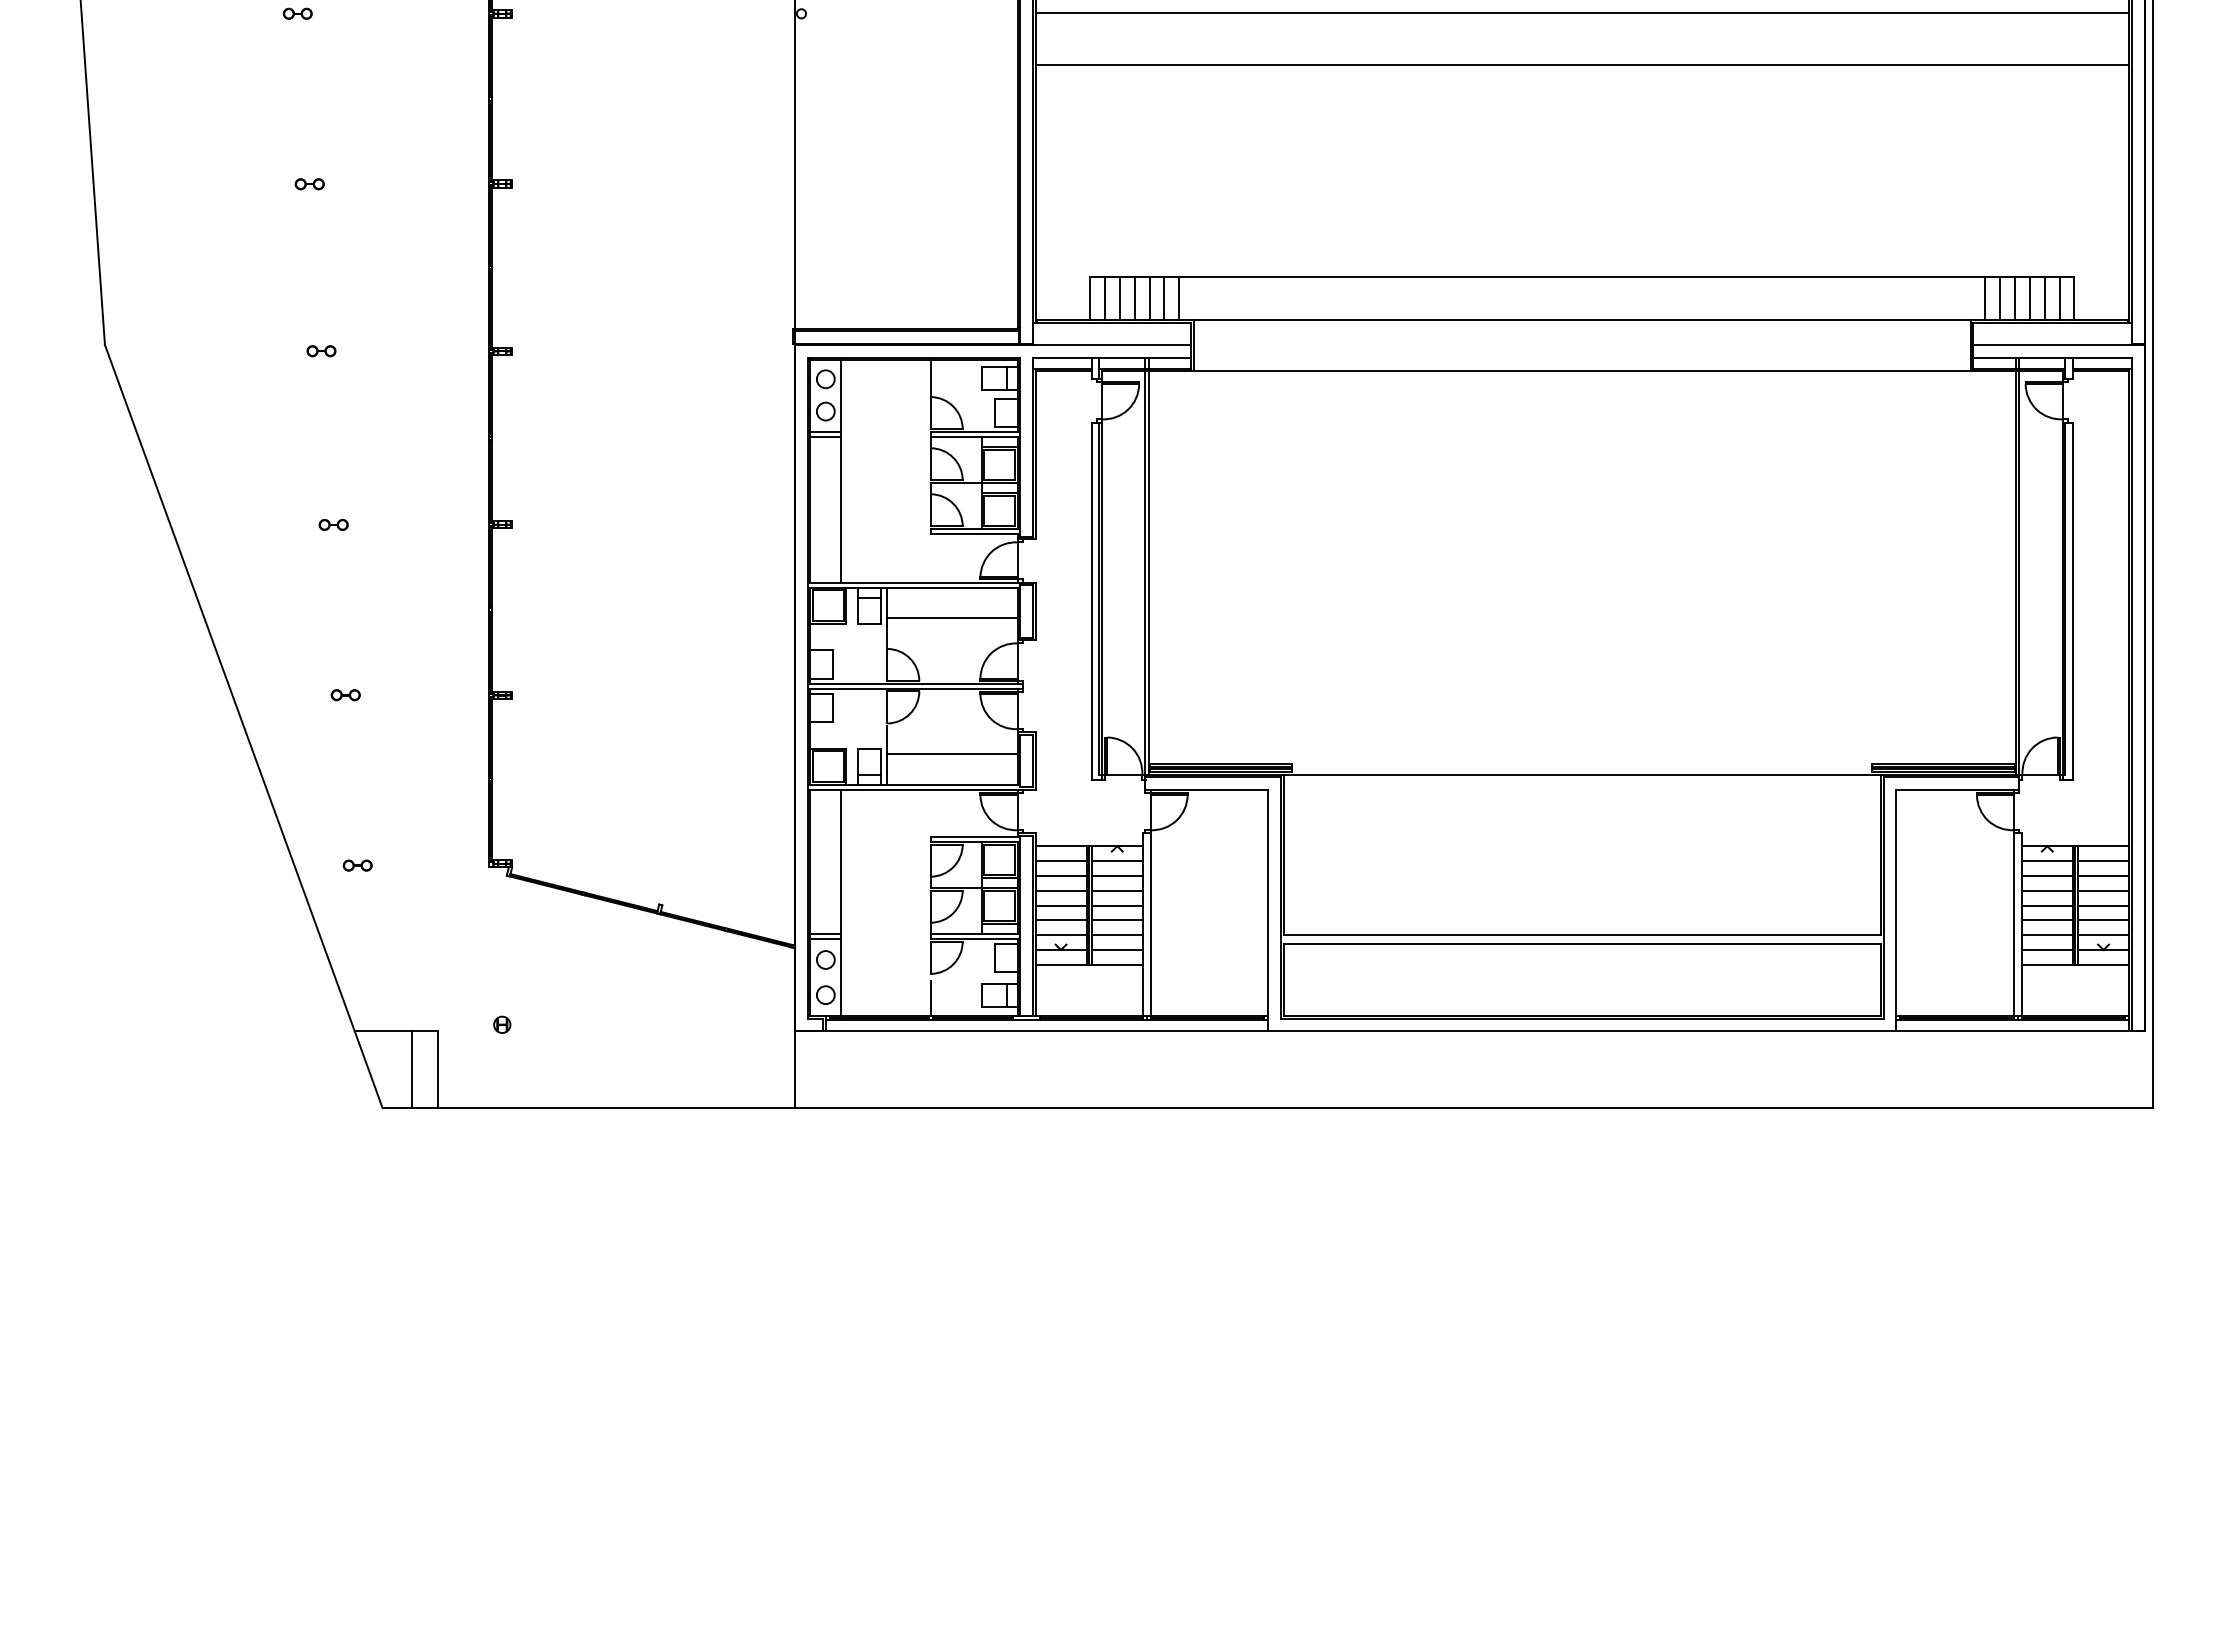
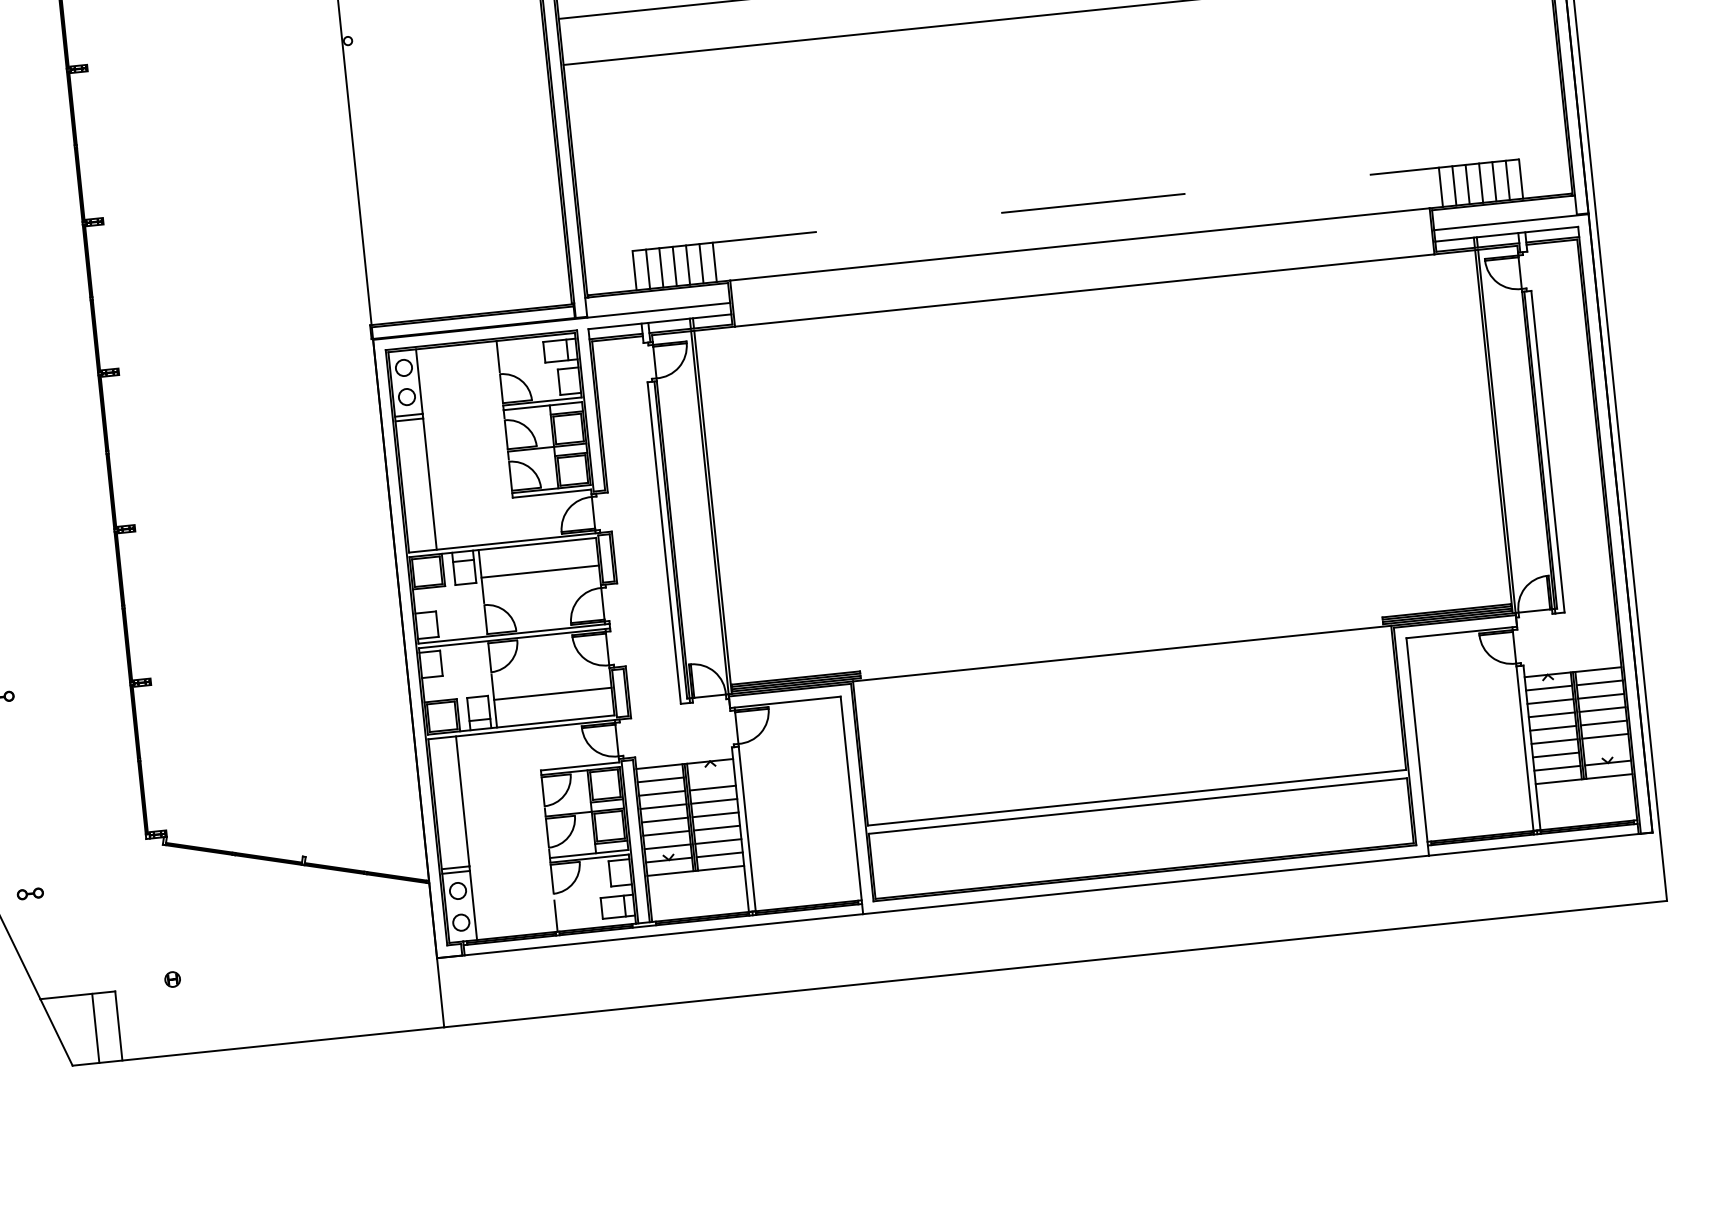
line: (1582, 276) -> (1075, 204), solid -> dashed
line: (1116, 860) -> (710, 774), removed
part: (357, 865) -> (30, 893), moved
line: (2103, 935) -> (1606, 750), removed

